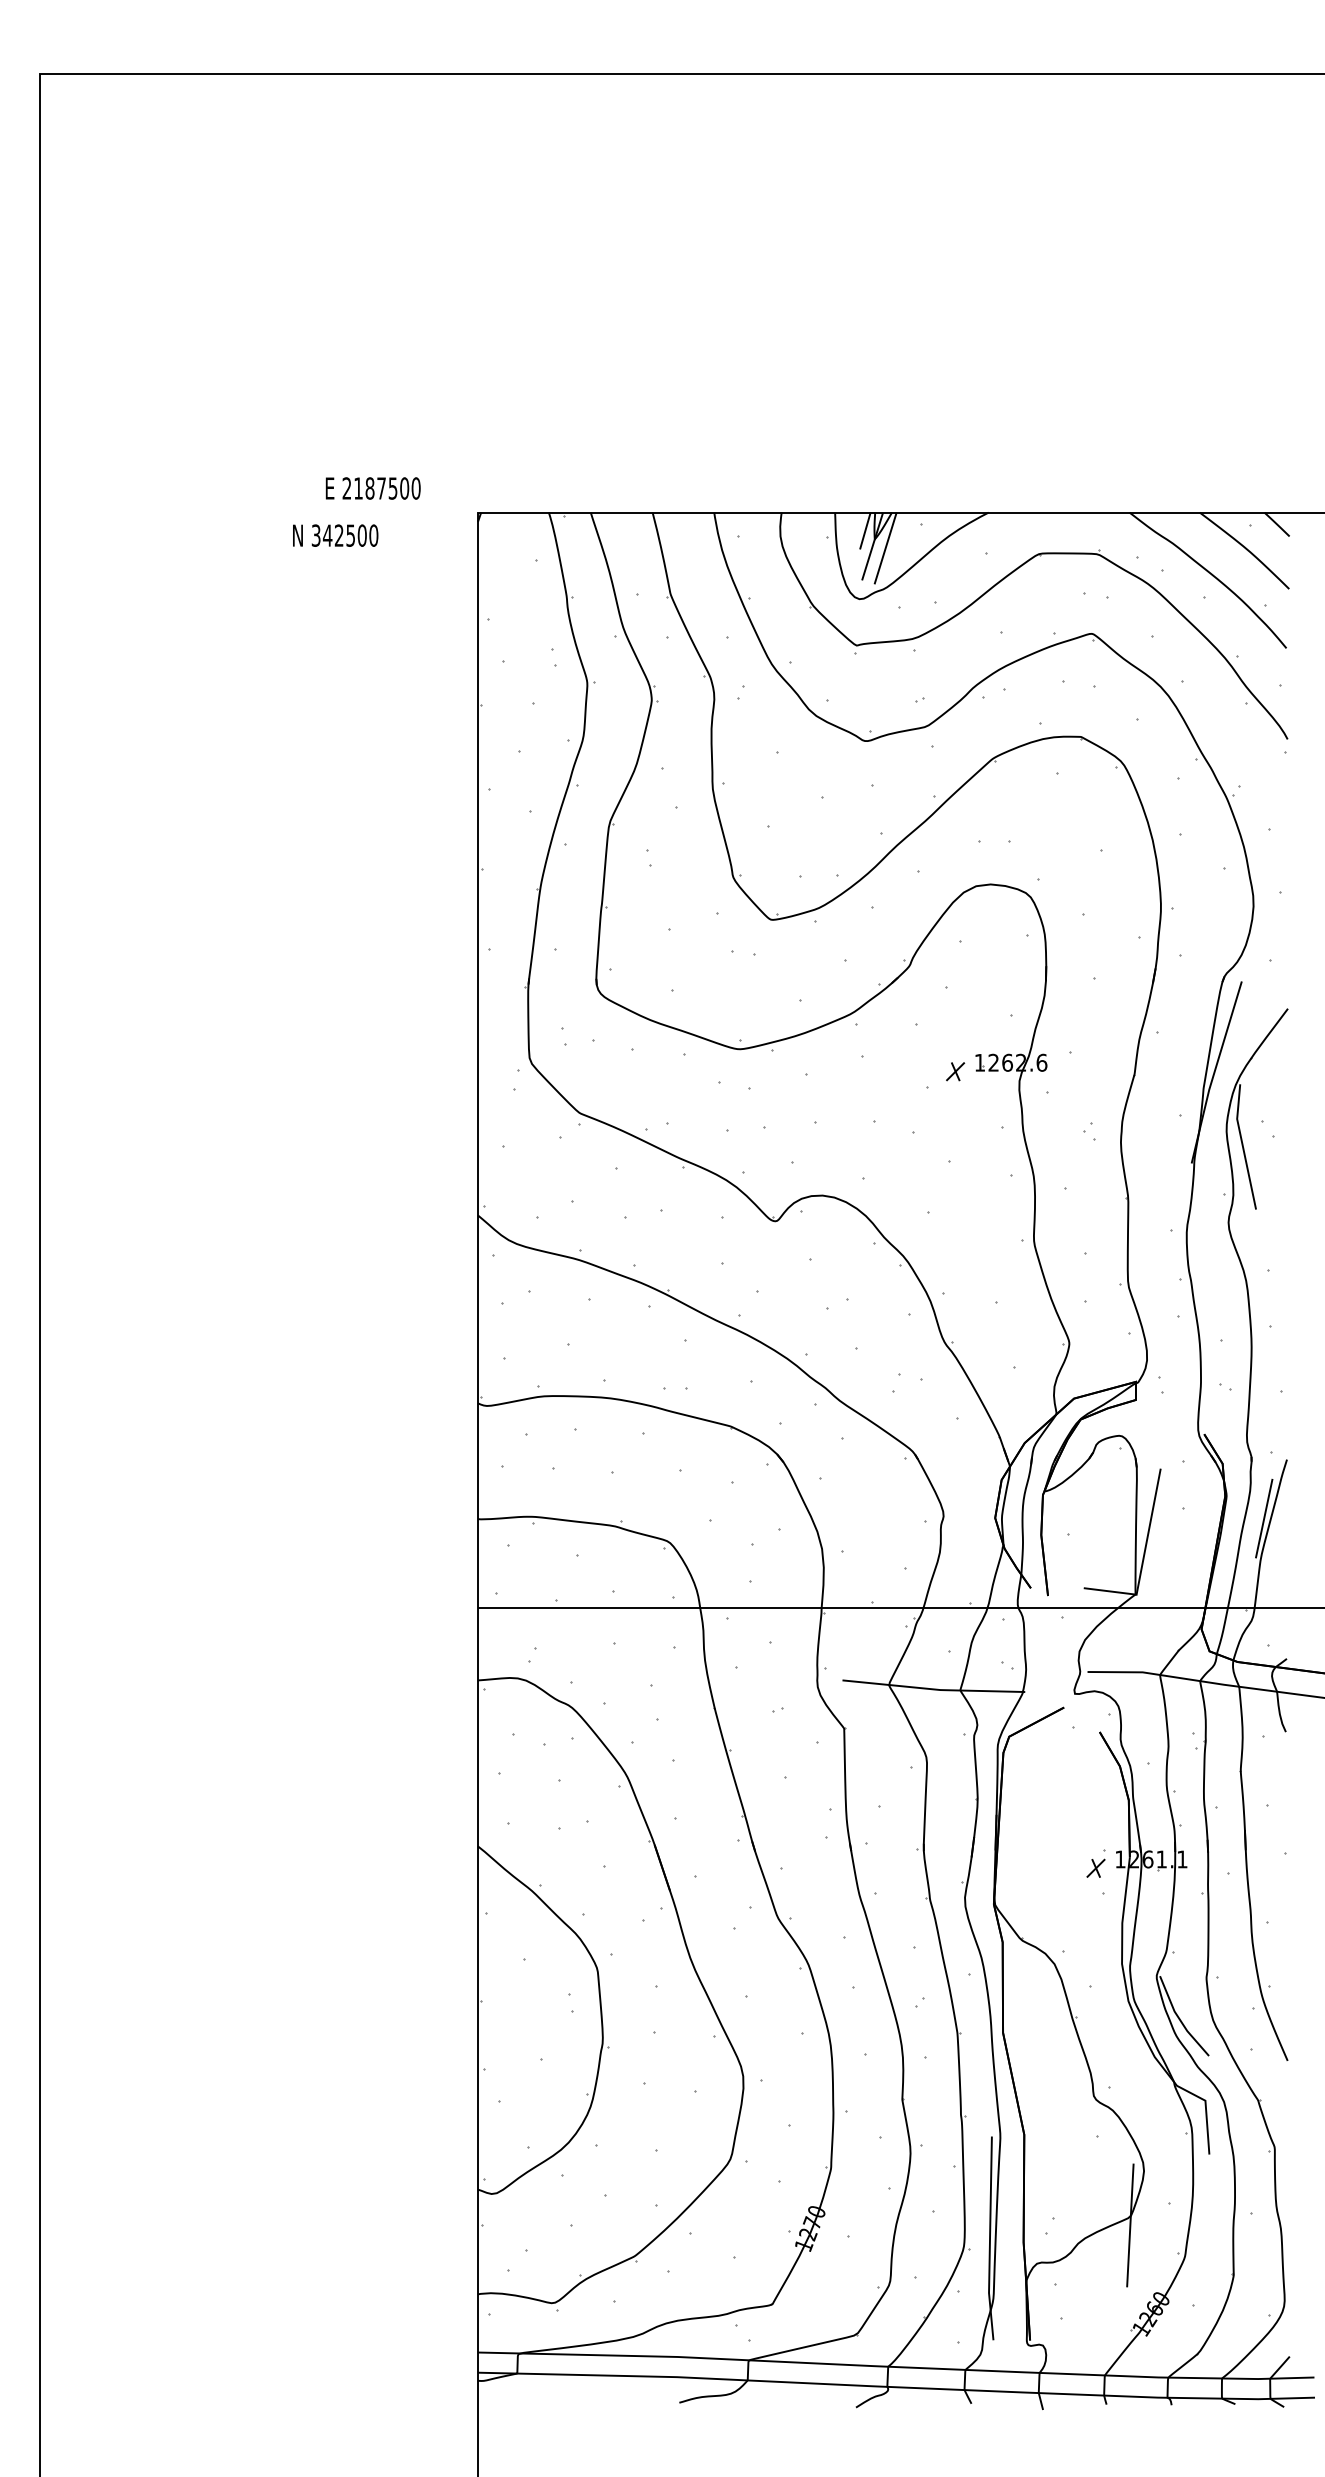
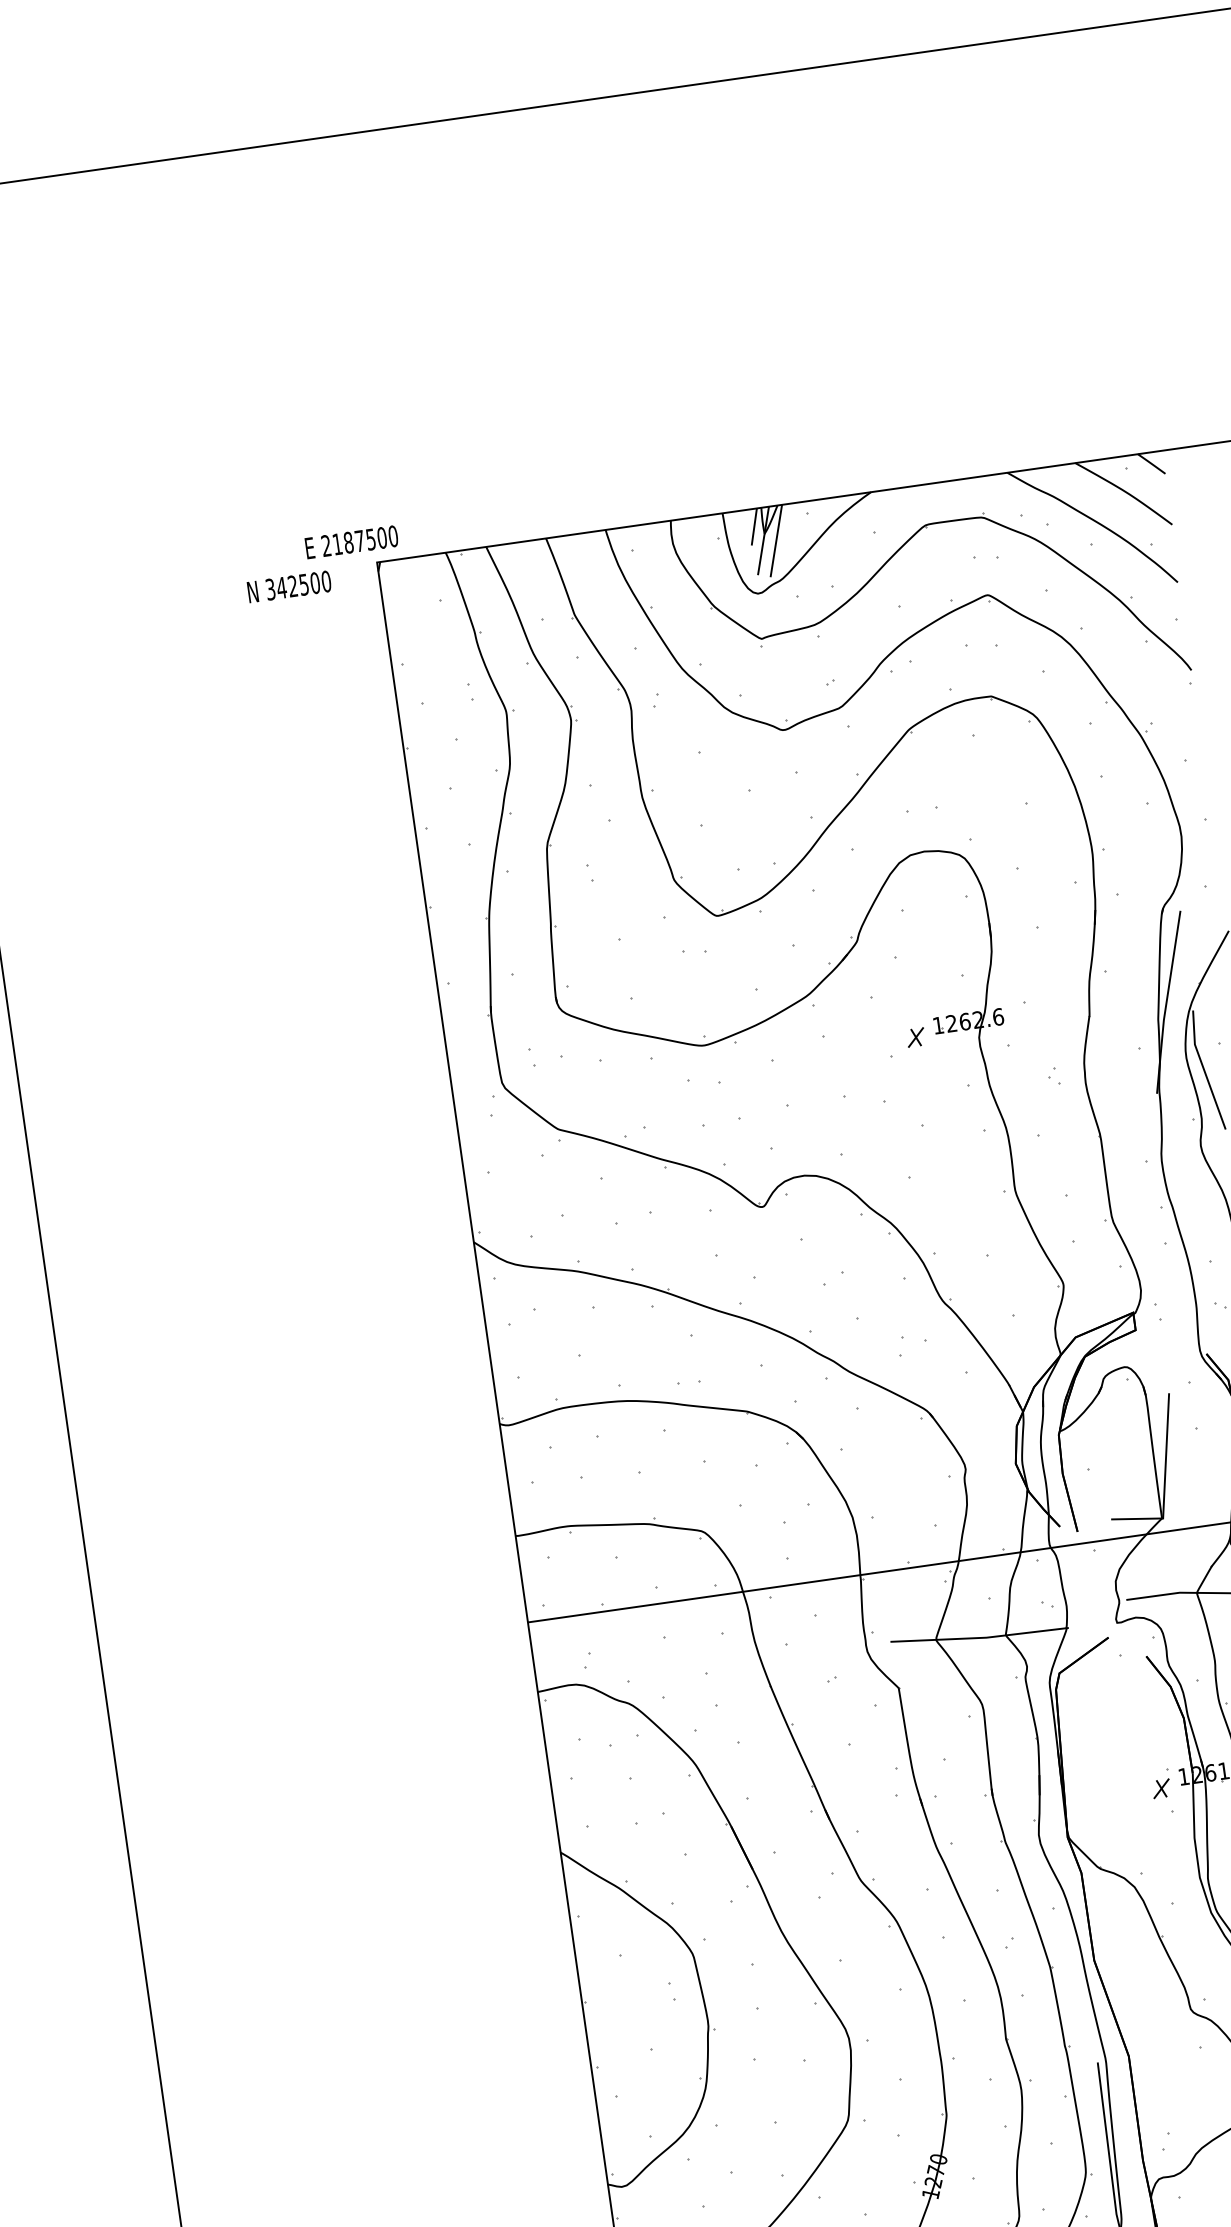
text: (372, 488) -> (351, 542), moved
text: (335, 535) -> (289, 586), moved

